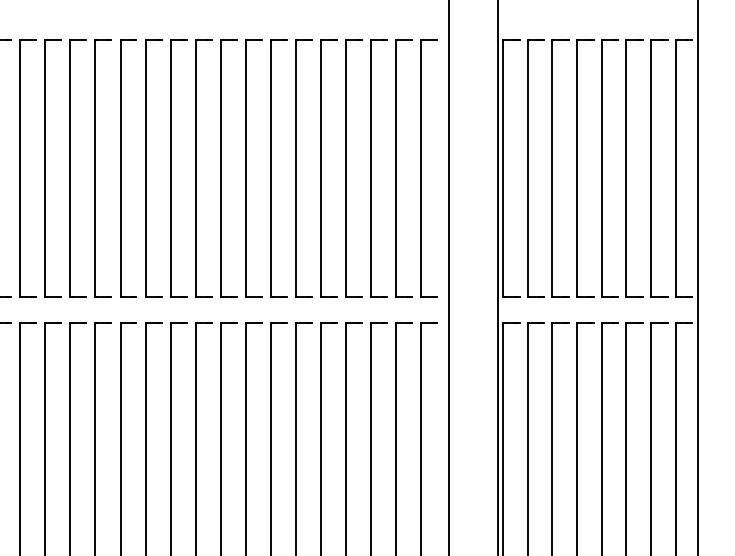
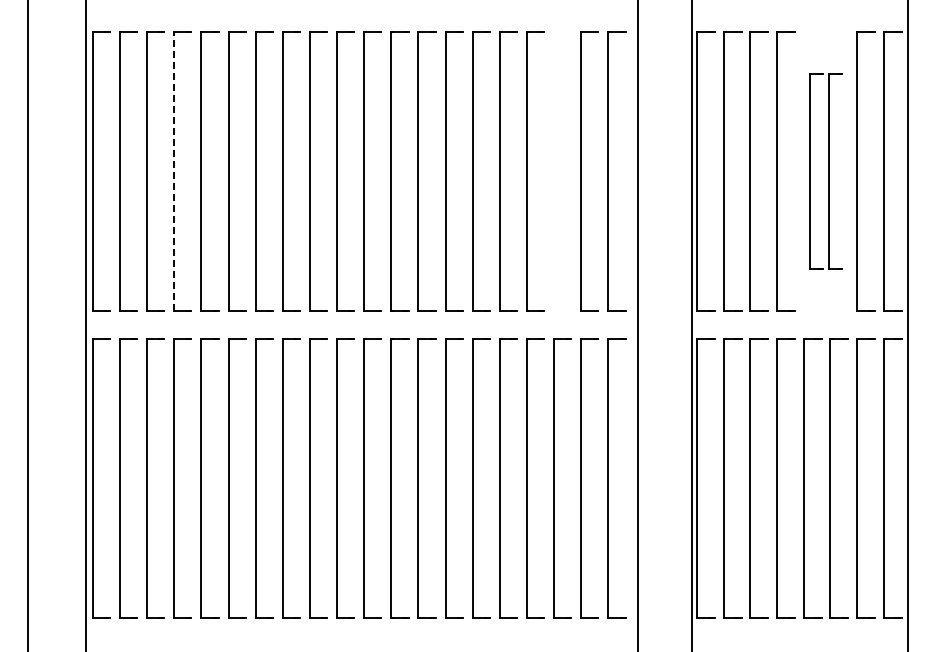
line: (20, 168) -> (174, 171), solid -> dashed
part: (371, 168) -> (554, 171), removed
part: (621, 168) -> (825, 171), size x0.7

